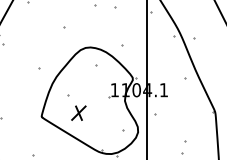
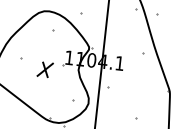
part: (78, 112) -> (44, 69), moved

